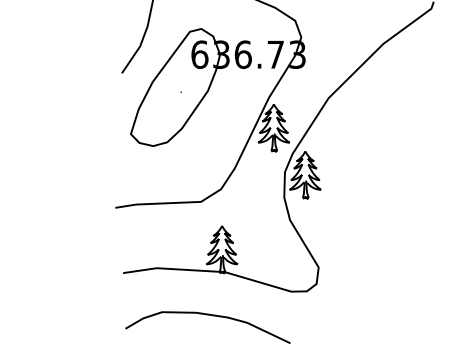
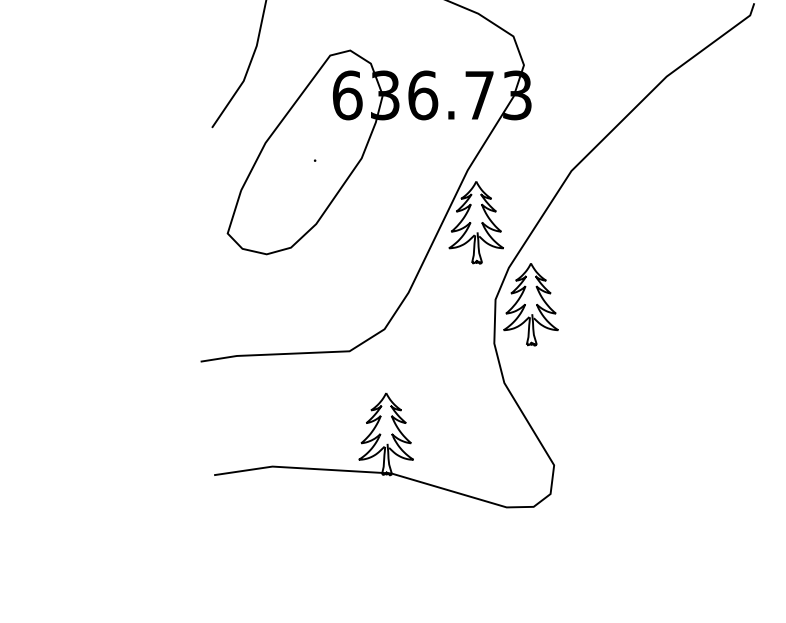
curve: (207, 315) -> (360, 548), removed

